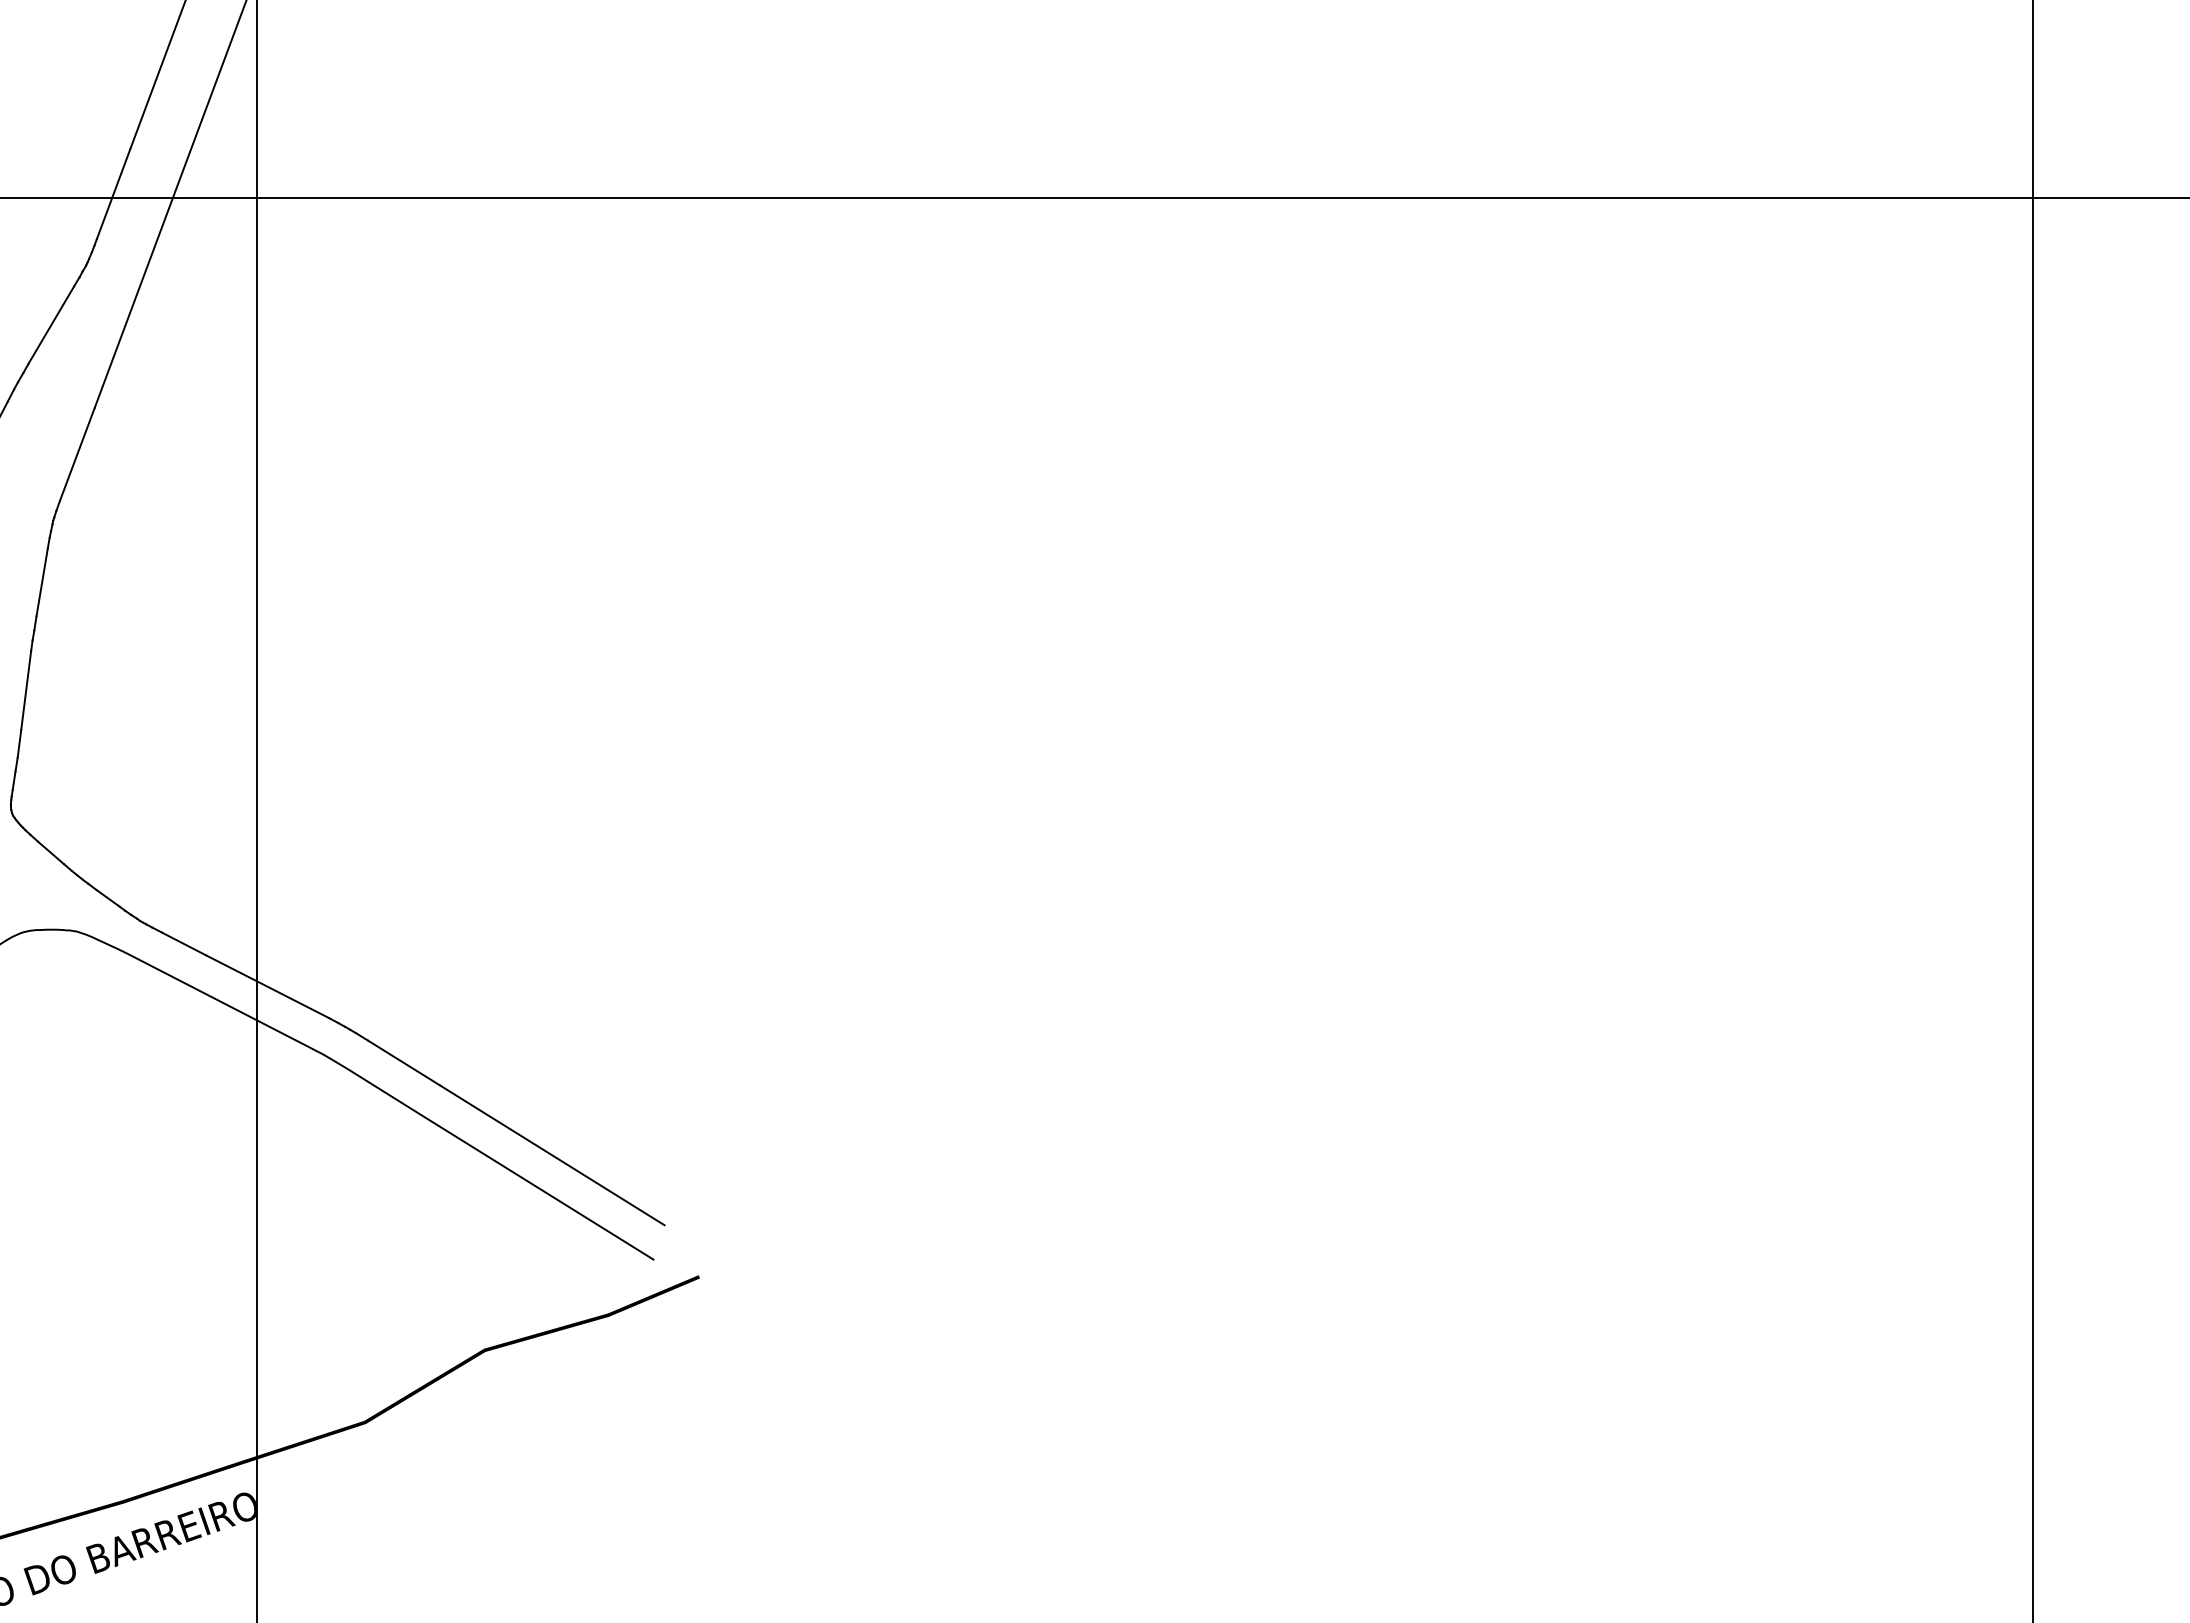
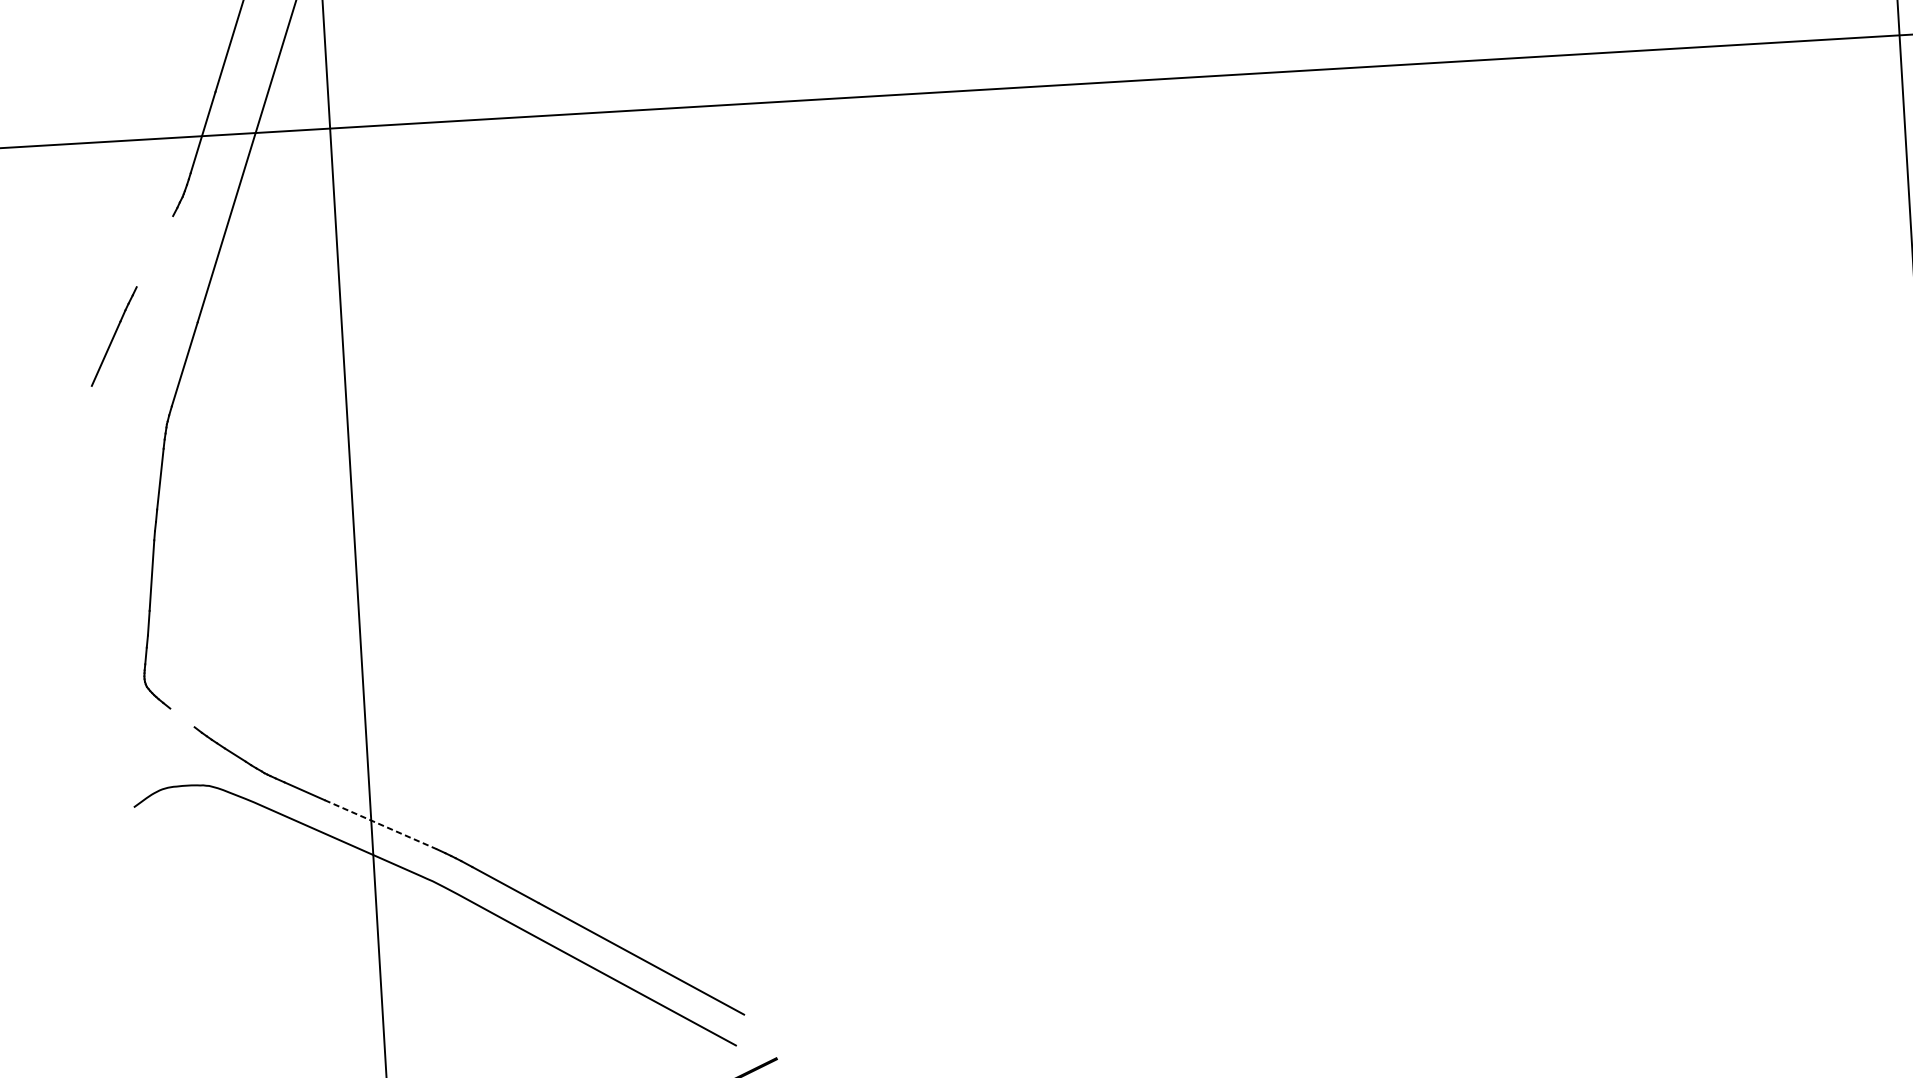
line: (51, 325) -> (155, 251), removed
line: (50, 852) -> (181, 717), removed
line: (268, 986) -> (381, 824), solid -> dashed

